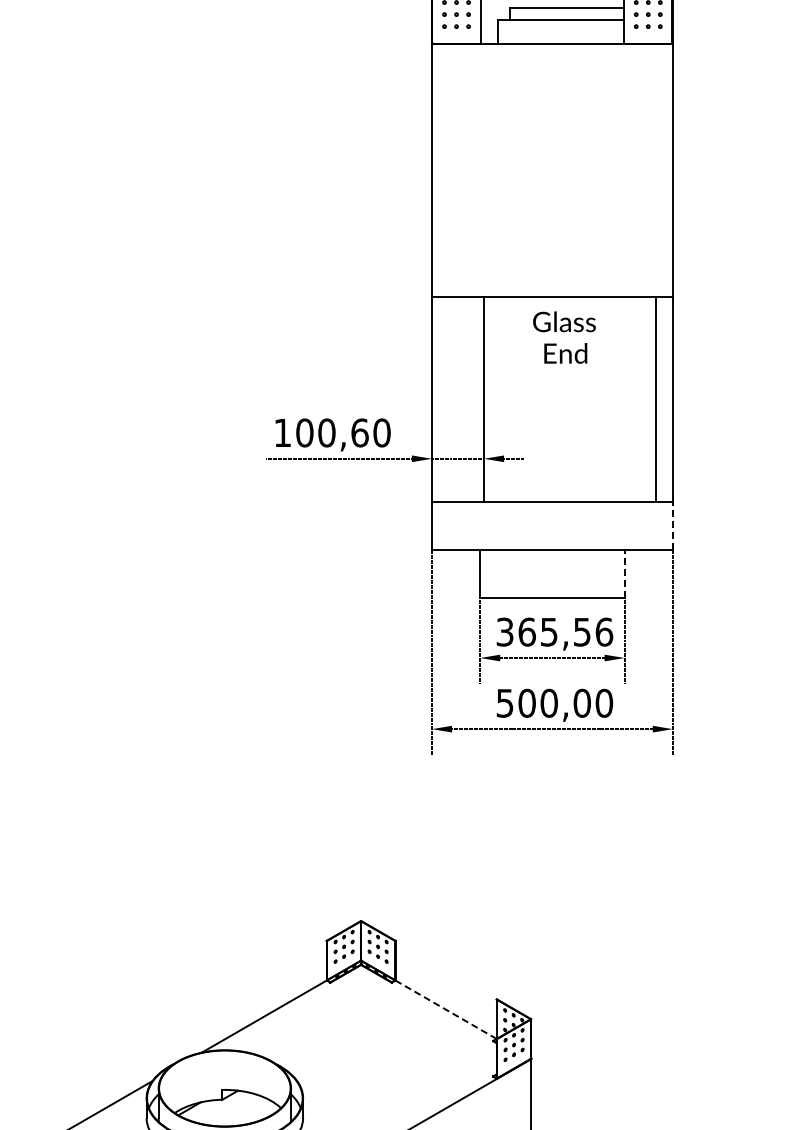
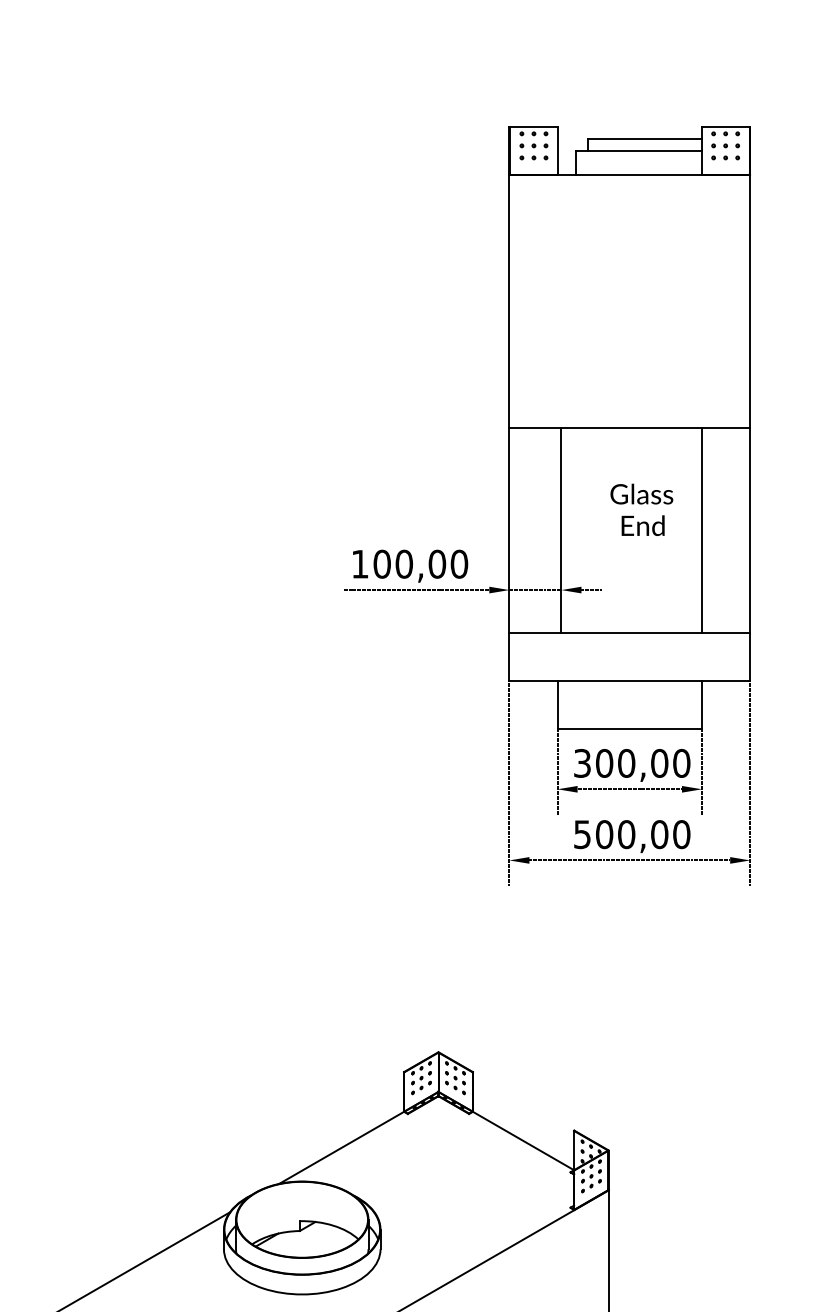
text: (564, 337) -> (641, 509), moved
line: (656, 399) -> (702, 530), moved
text: (360, 432) -> (437, 563), 100,60 -> 100,00
line: (673, 525) -> (750, 656), dashed -> solid
line: (625, 573) -> (702, 704), dashed -> solid
text: (566, 632) -> (643, 763), 365,56 -> 300,00
line: (446, 1010) -> (523, 1141), dashed -> solid

